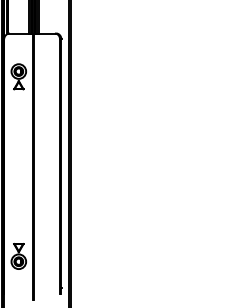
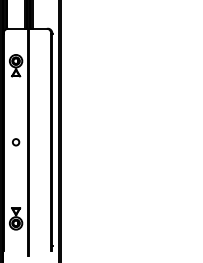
circle: (18, 166) -> (15, 142), added

